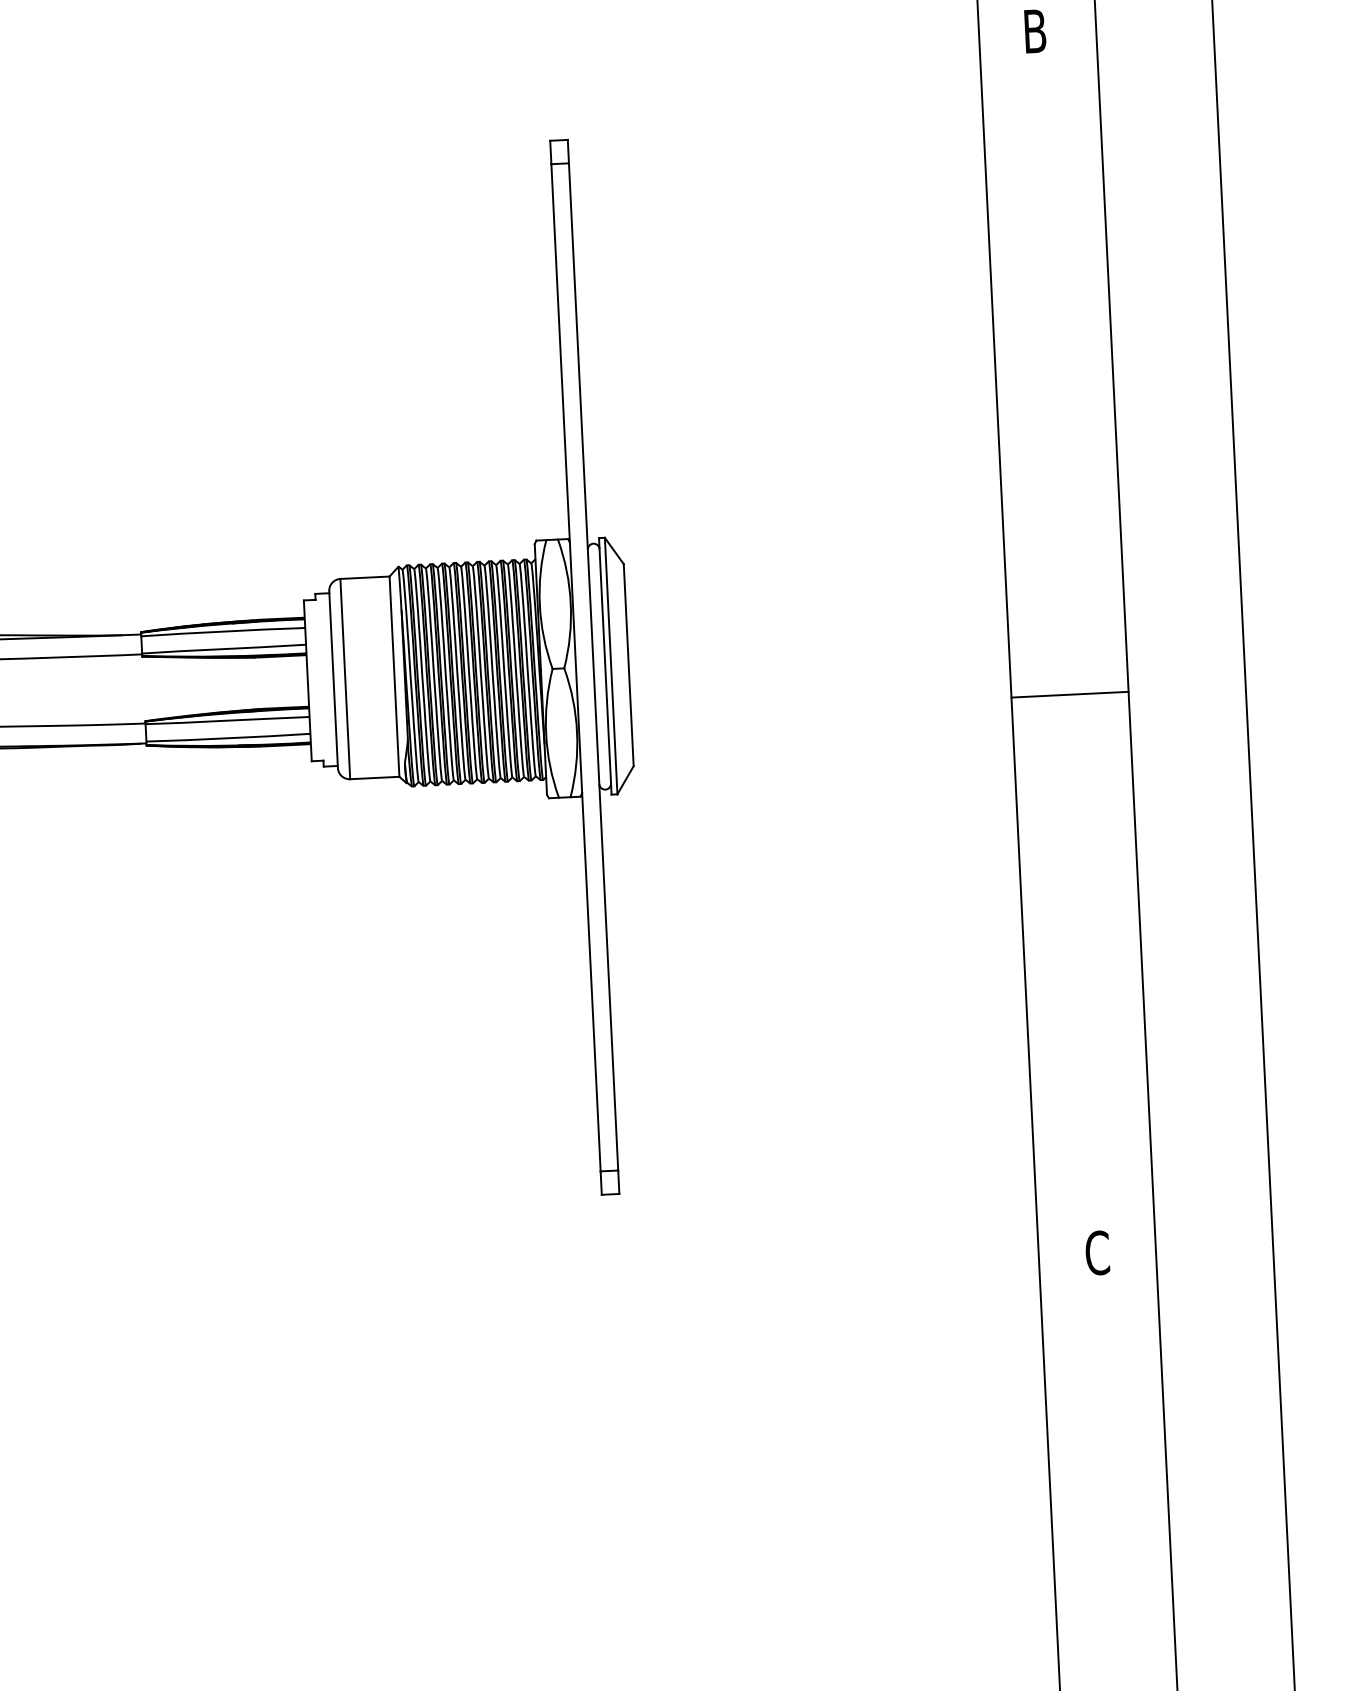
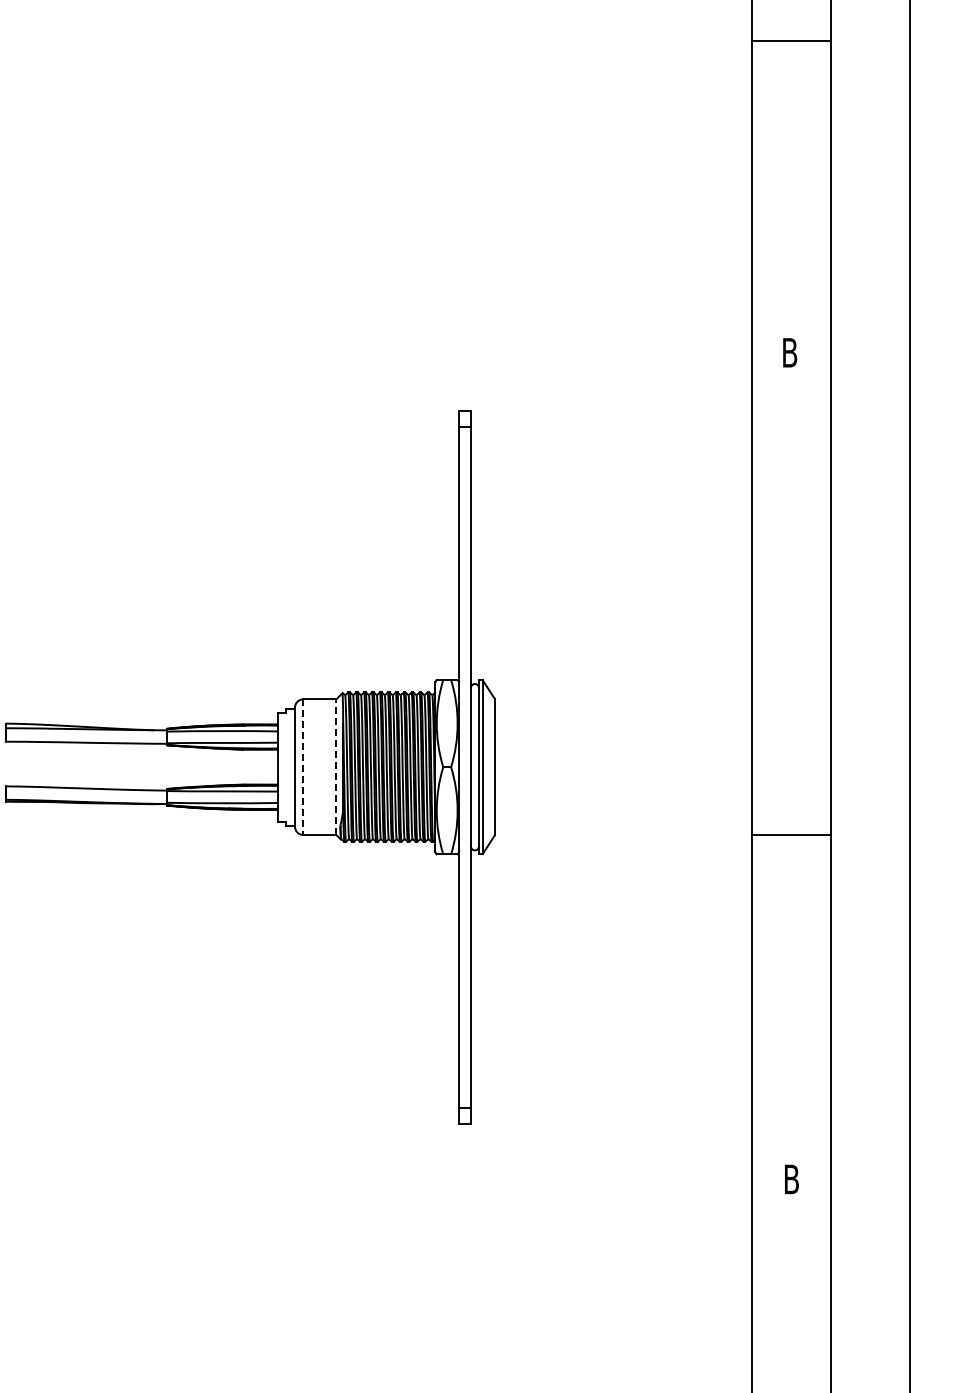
line: (394, 677) -> (336, 767), solid -> dashed
line: (346, 679) -> (303, 767), solid -> dashed
line: (1069, 694) -> (791, 834), moved
text: (1097, 1253) -> (791, 1179), C -> B

